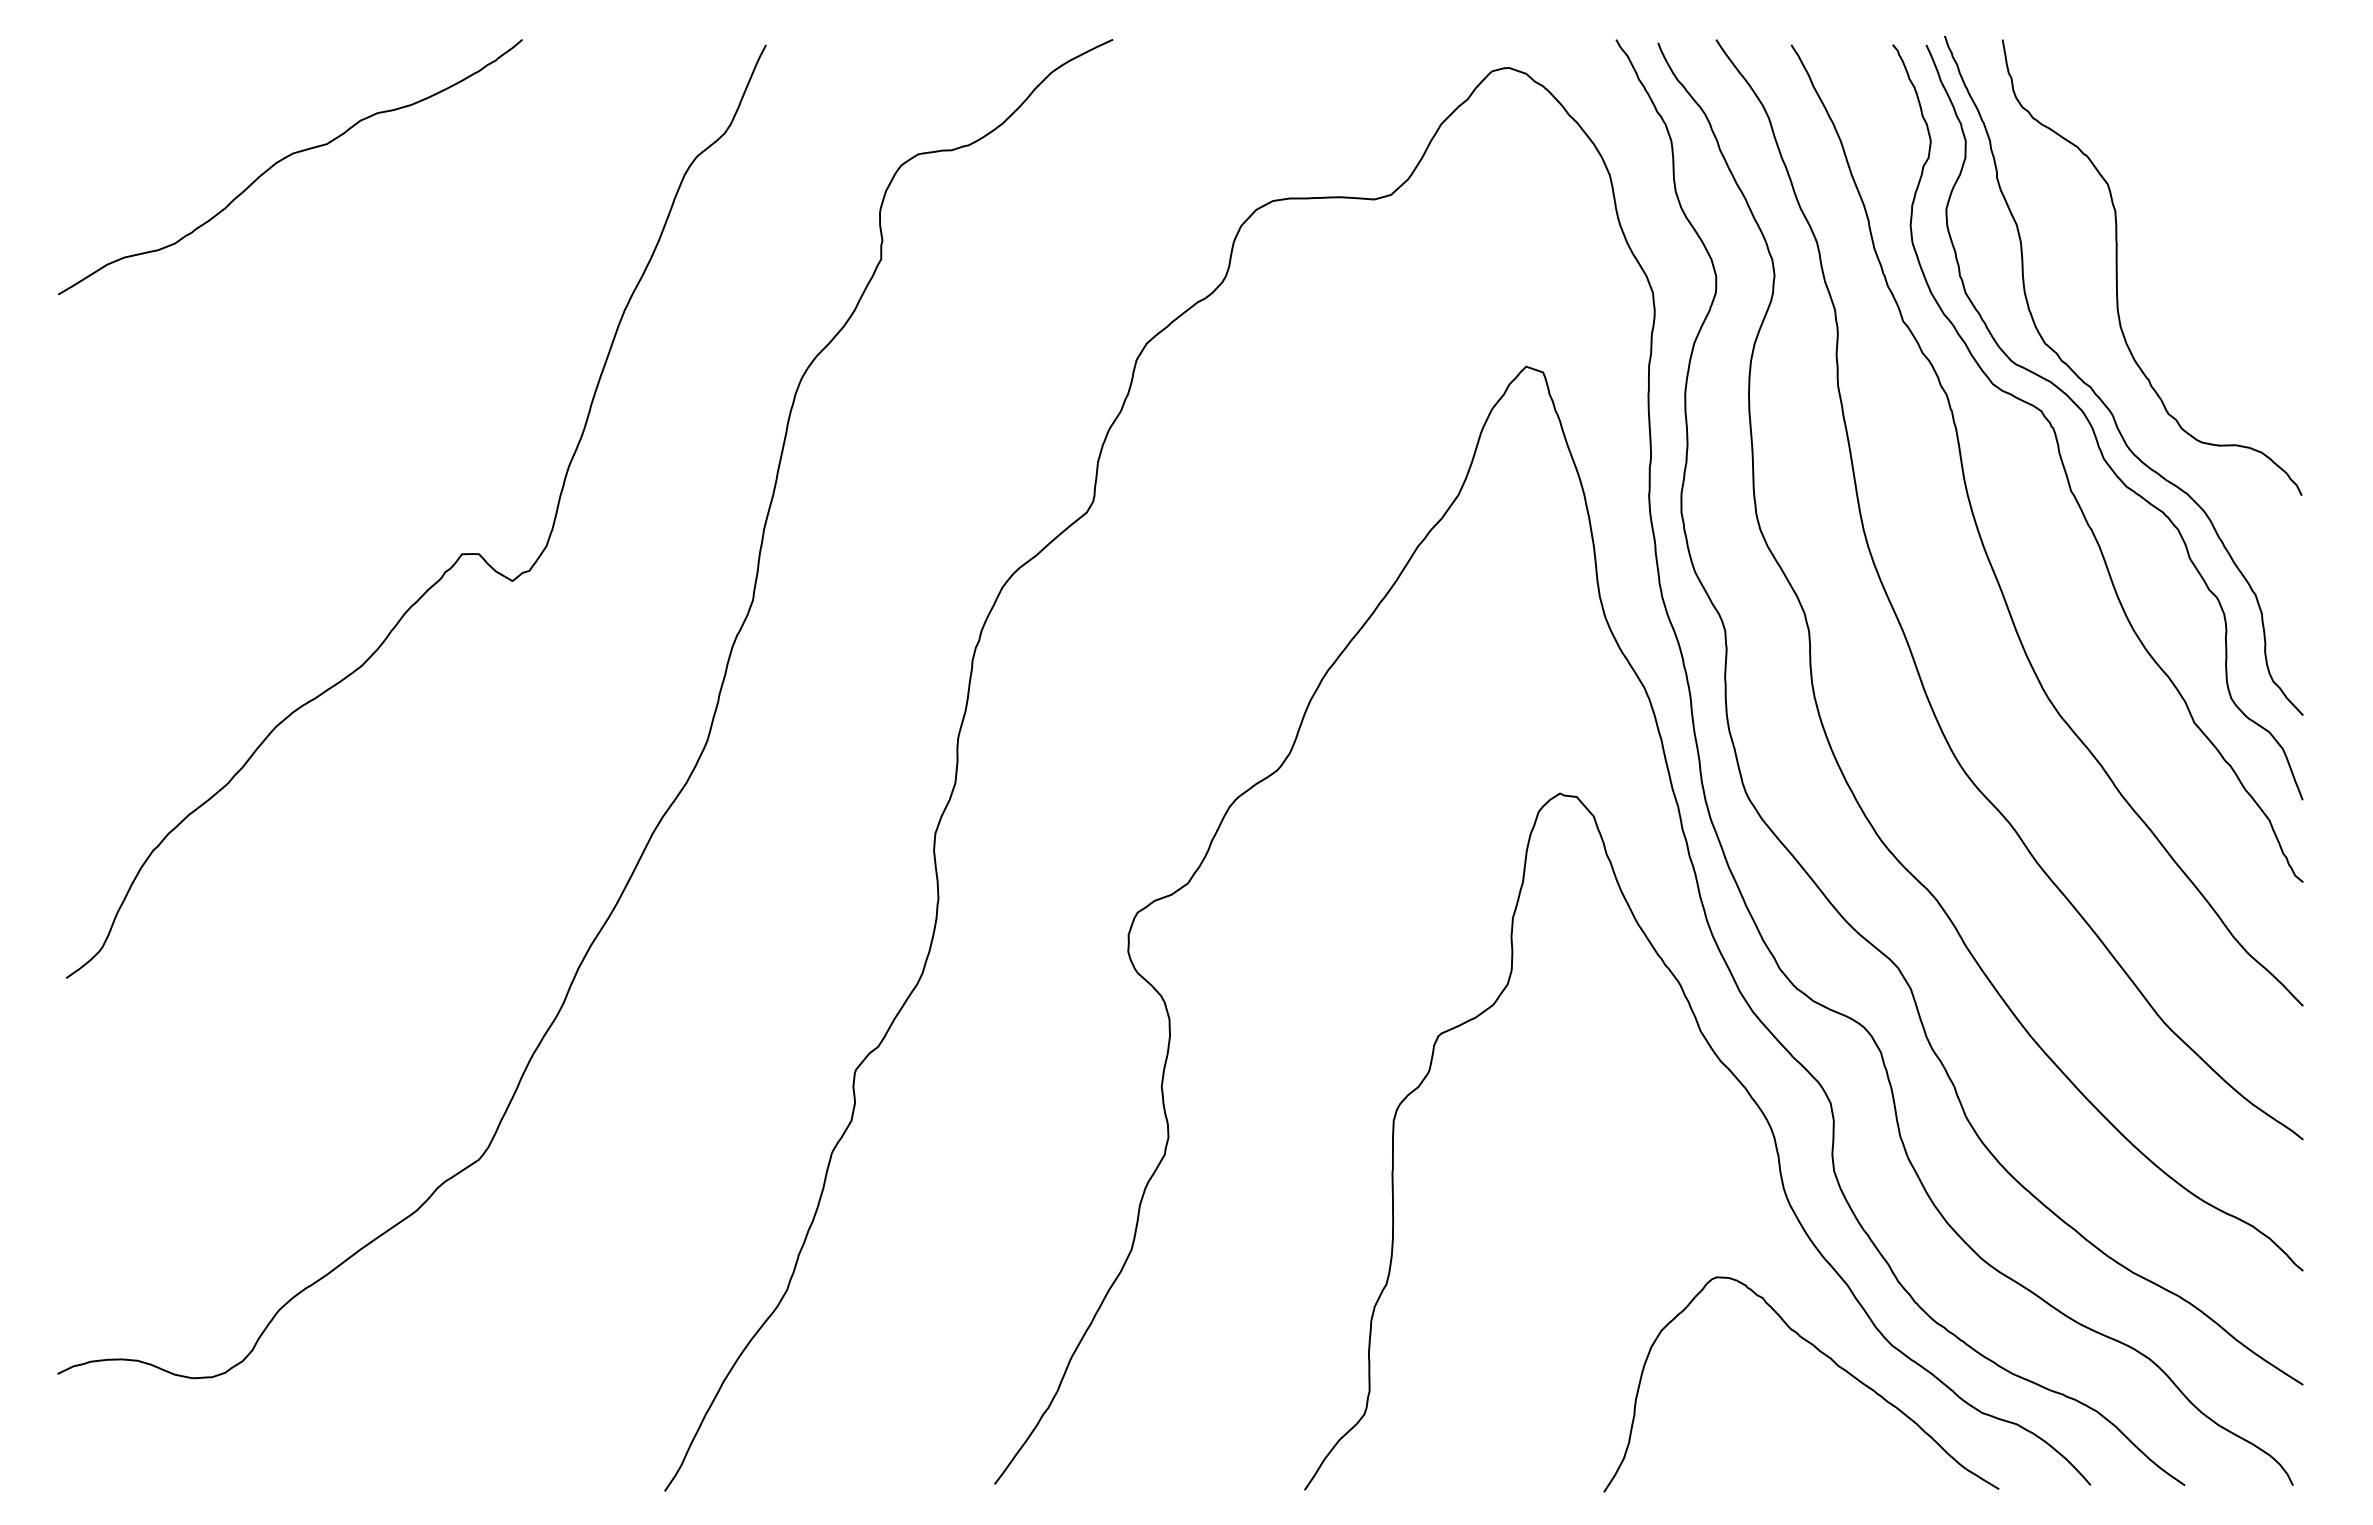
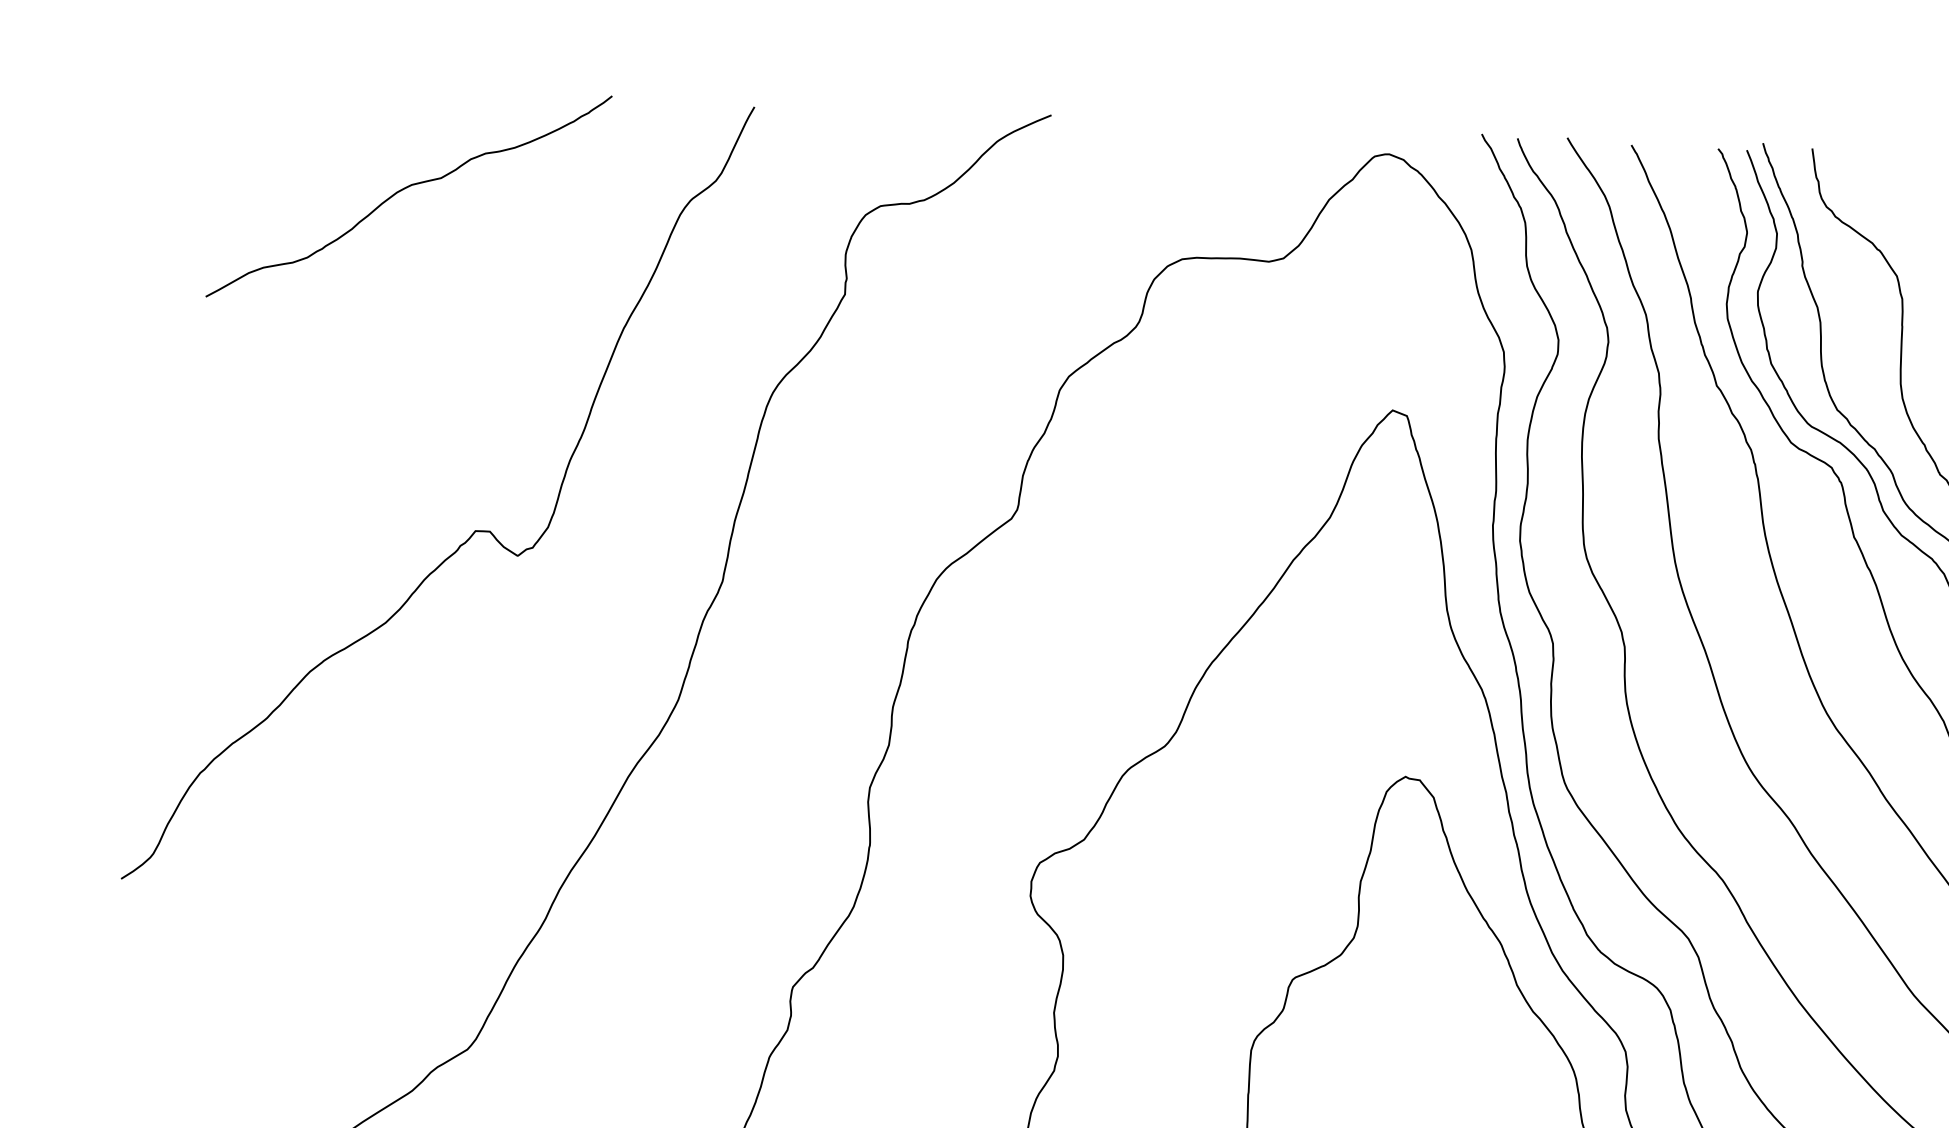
curve: (286, 158) -> (406, 188), moved

